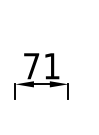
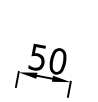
text: (42, 65) -> (48, 58), 71 -> 50

